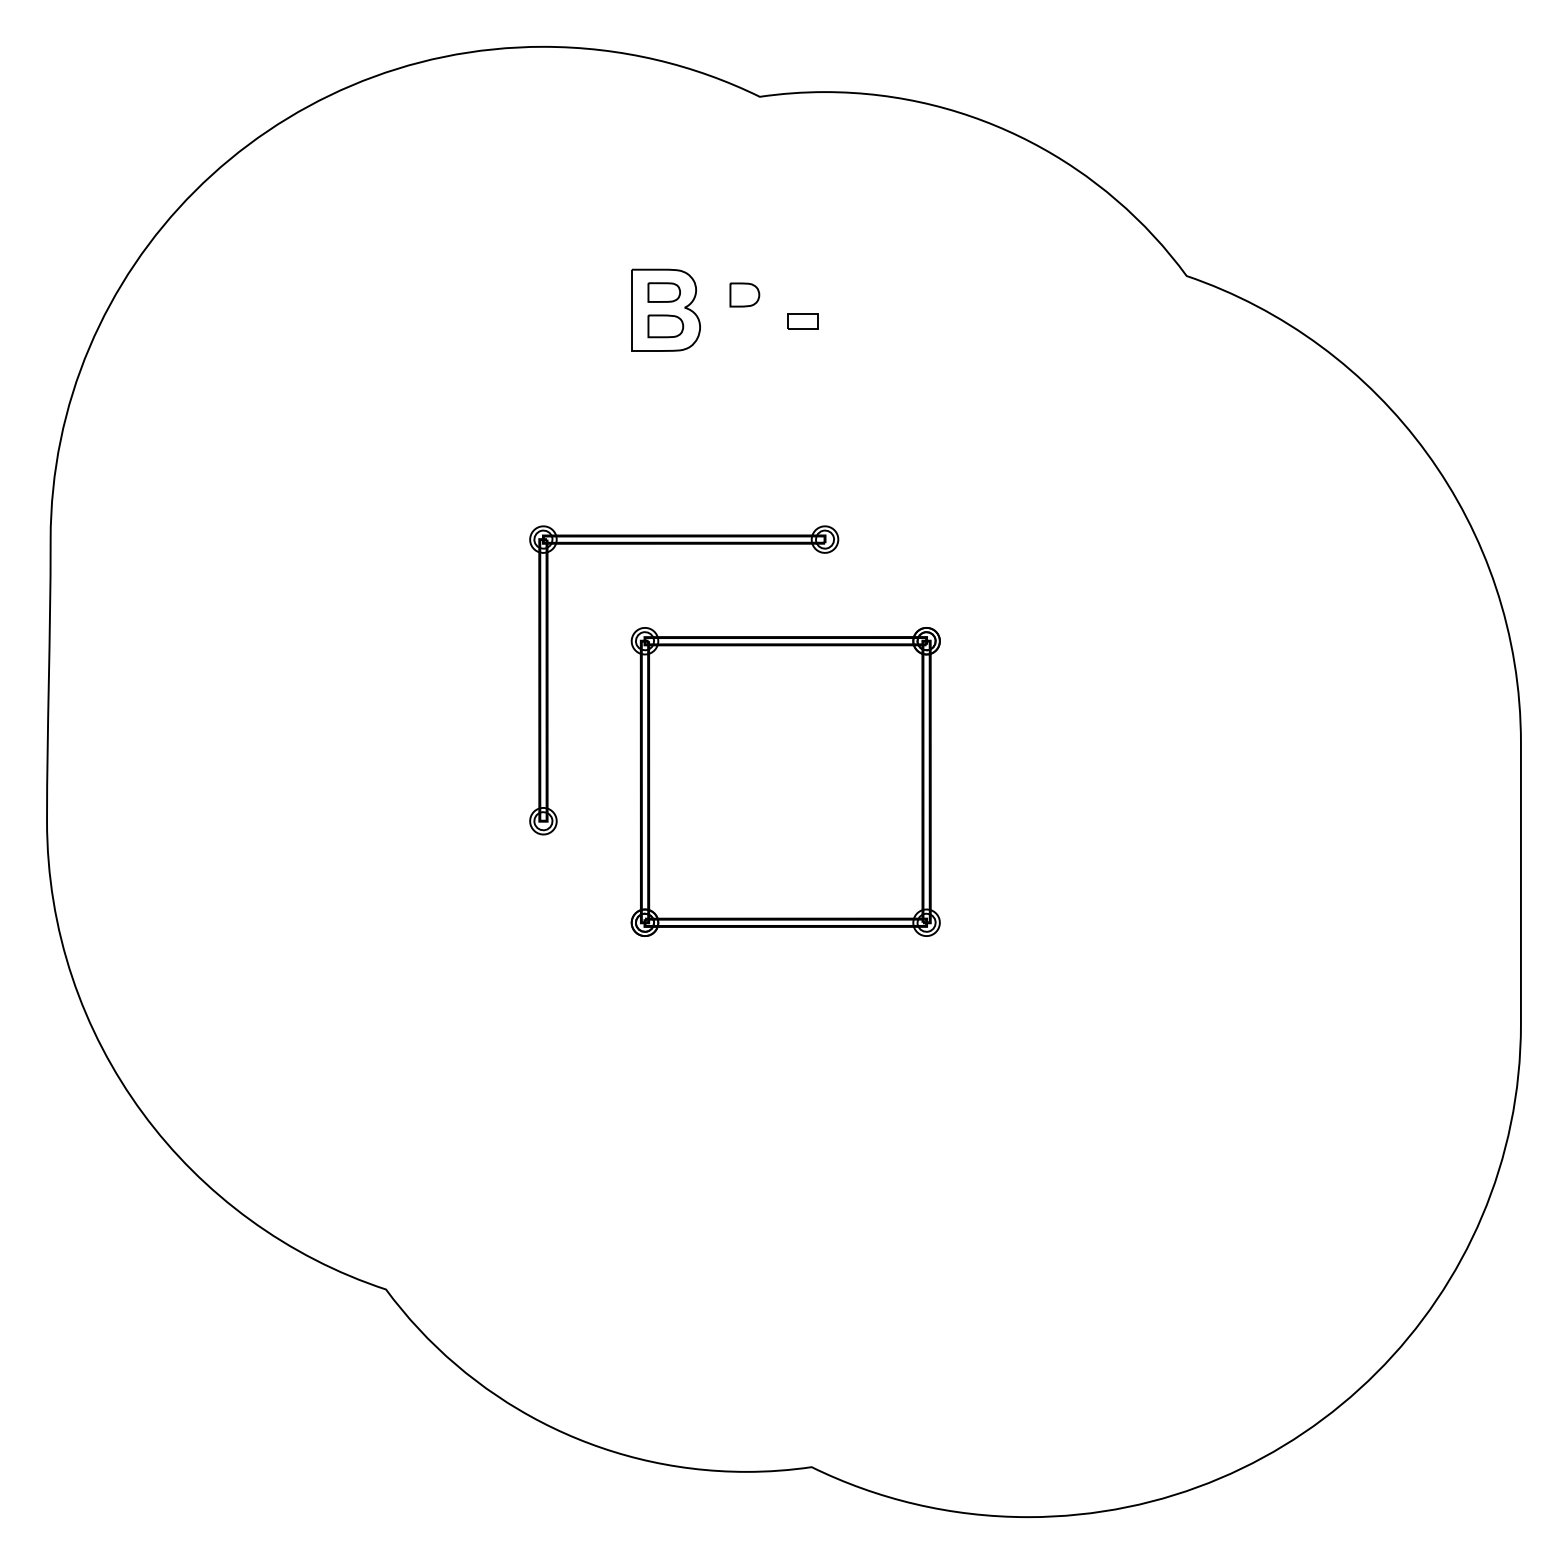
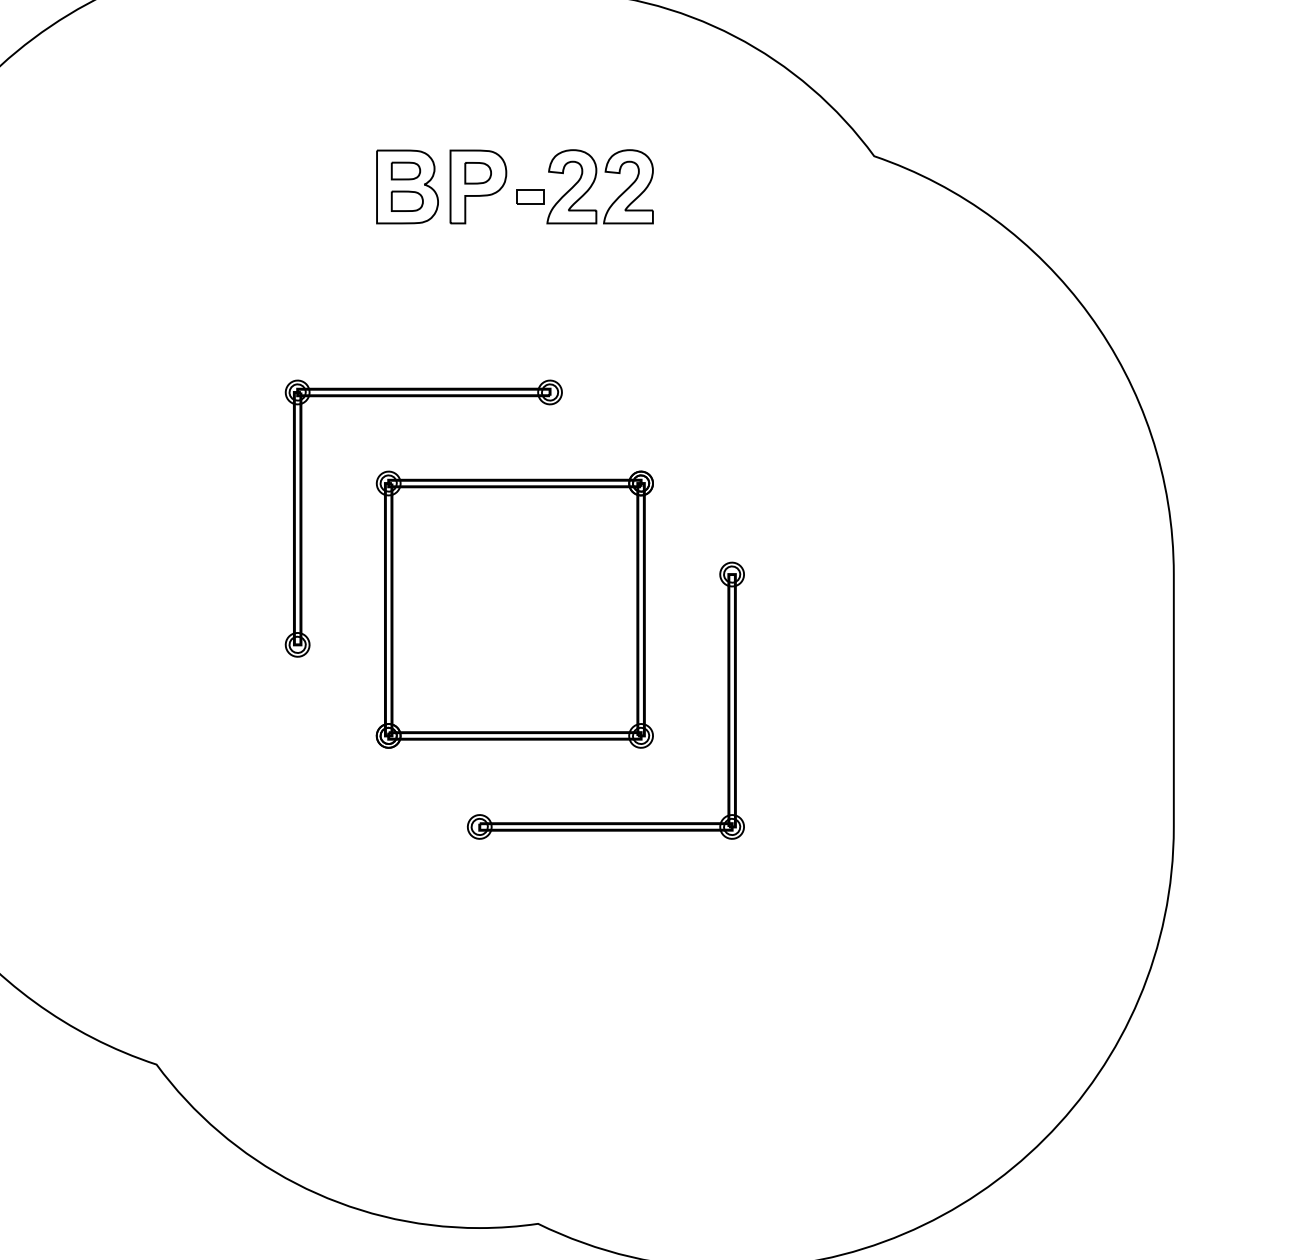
part: (874, 305) -> (594, 182), added
part: (745, 309) -> (478, 186), added
part: (1023, 883) -> (727, 700), added

